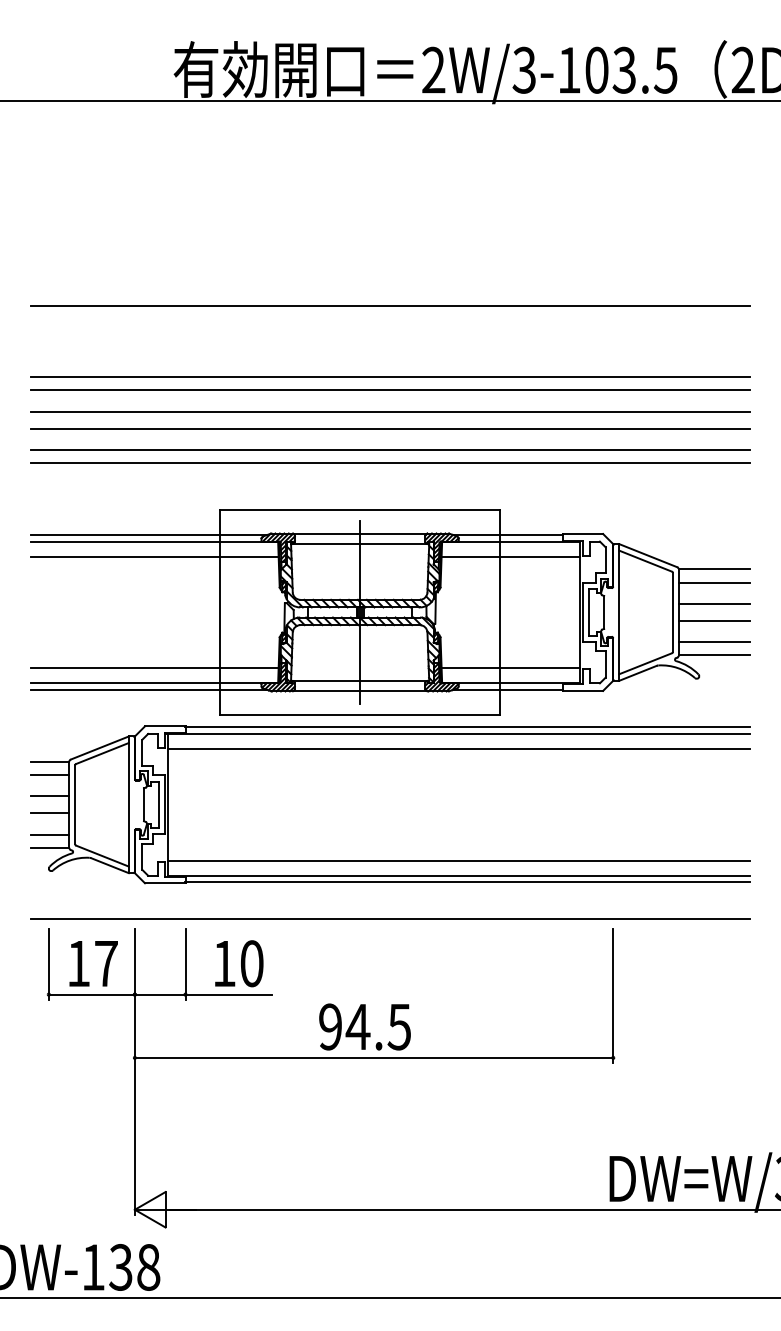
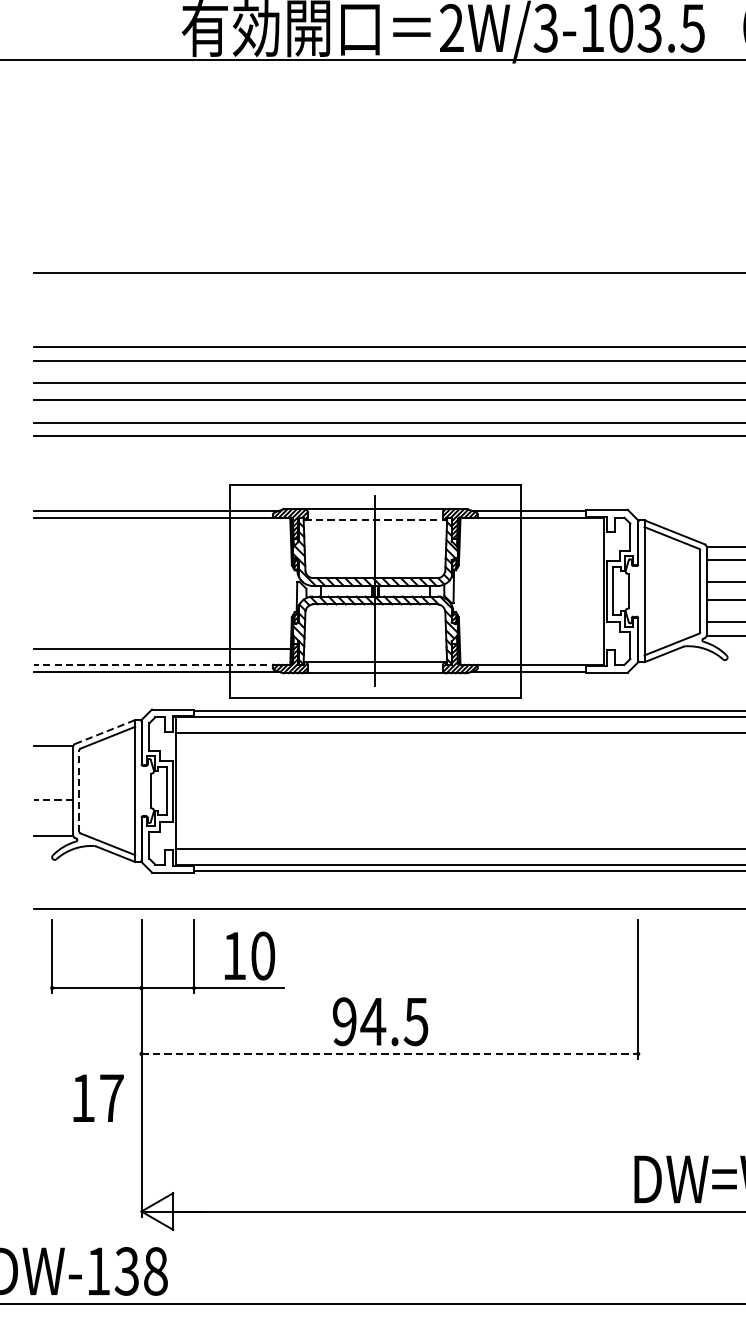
line: (360, 544) -> (375, 520), solid -> dashed
line: (154, 556) -> (161, 533), removed
line: (510, 556) -> (531, 533), removed
line: (510, 668) -> (531, 649), removed
line: (154, 683) -> (161, 665), solid -> dashed
line: (100, 747) -> (105, 731), solid -> dashed
line: (50, 774) -> (53, 759), removed
line: (50, 796) -> (53, 782), removed
line: (75, 804) -> (79, 790), solid -> dashed
line: (50, 813) -> (53, 800), solid -> dashed
line: (50, 834) -> (53, 821), removed
text: (93, 963) -> (98, 1098), moved
line: (374, 1057) -> (390, 1053), solid -> dashed

